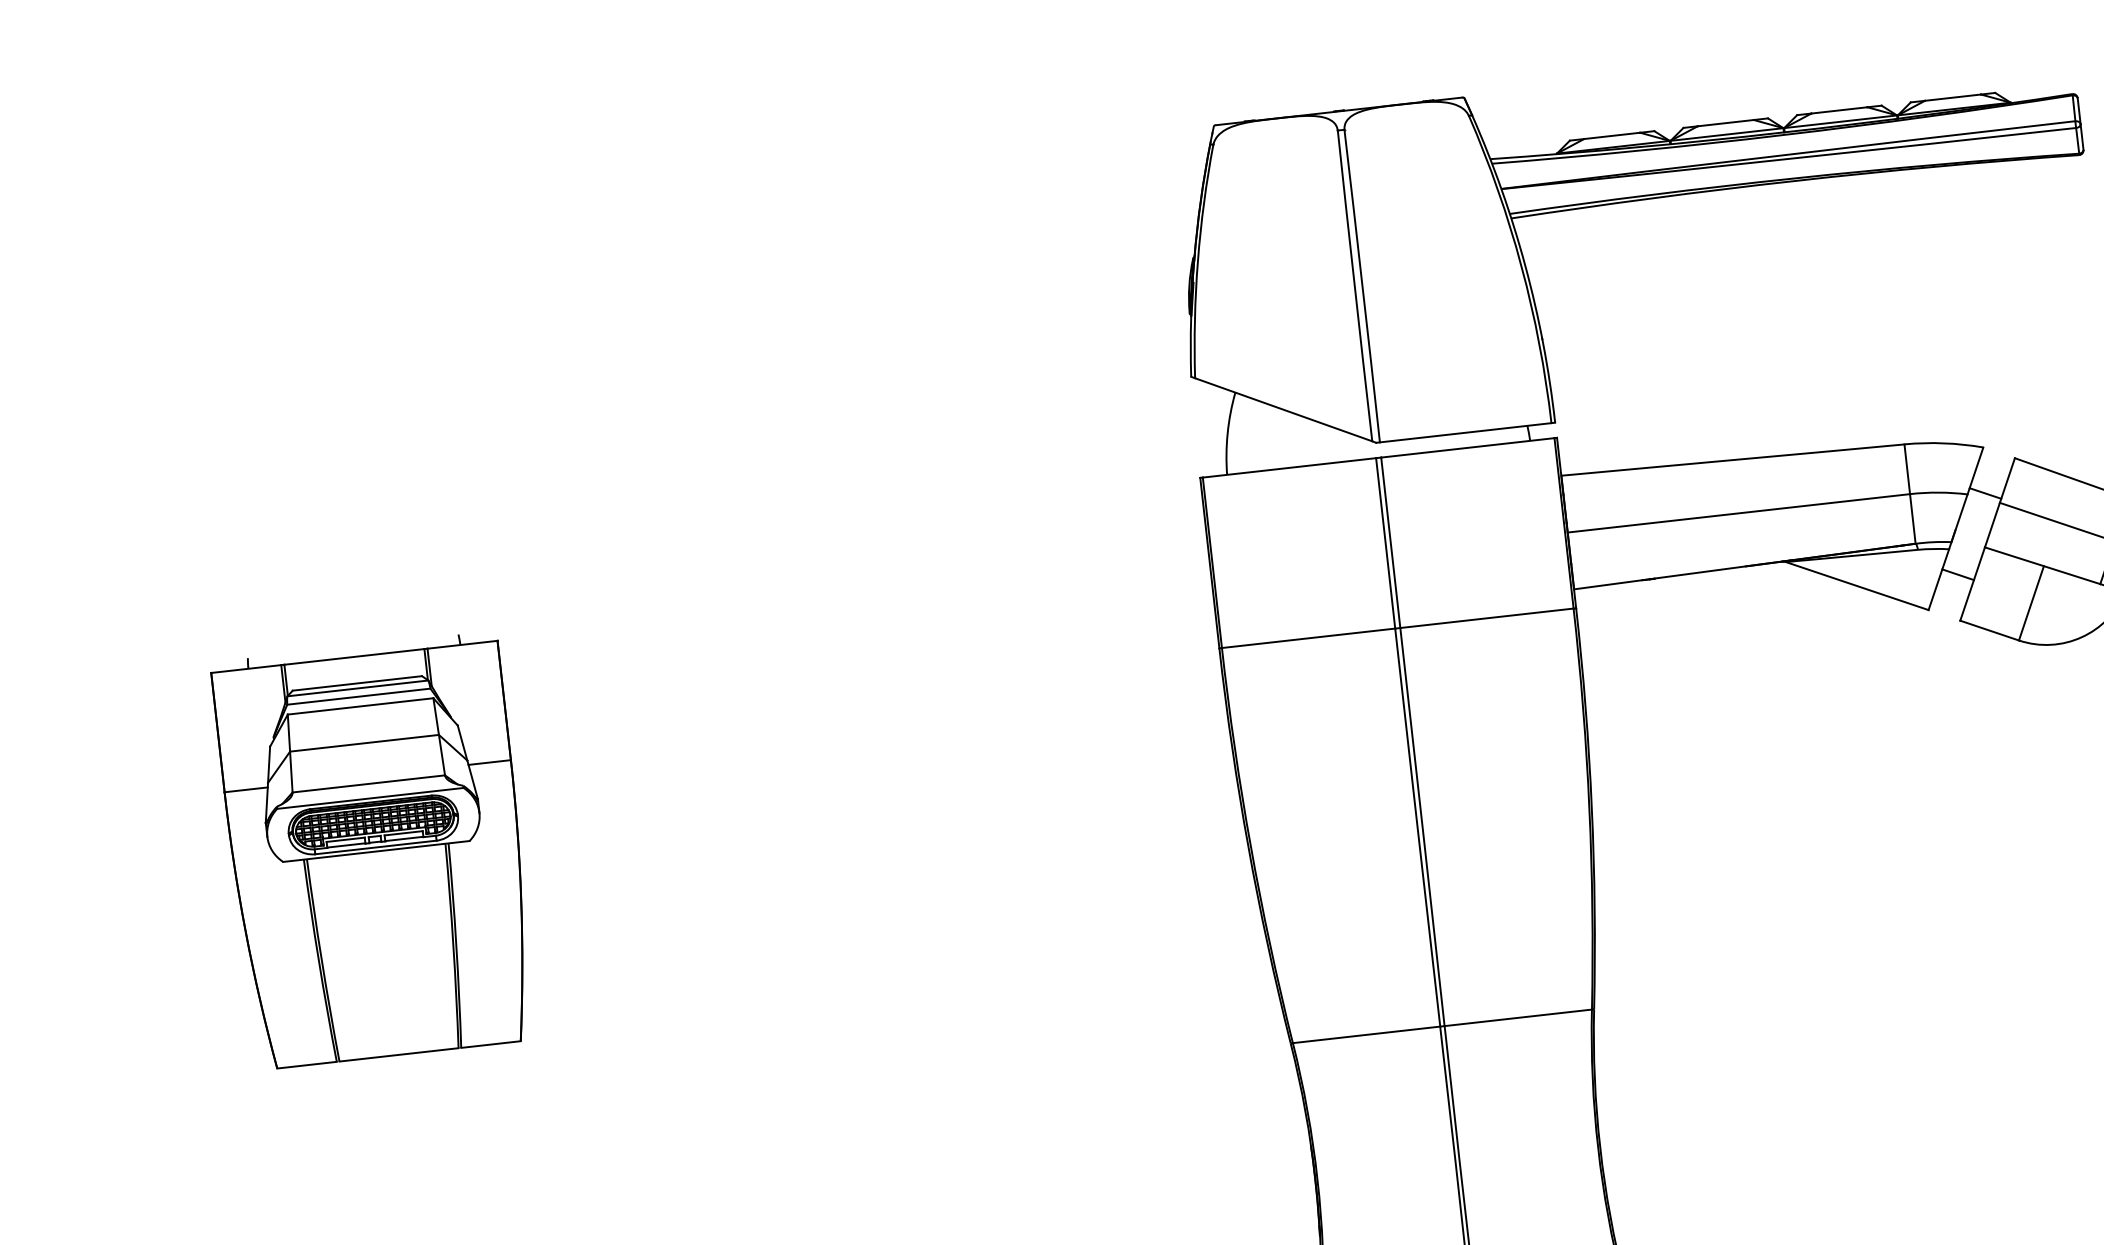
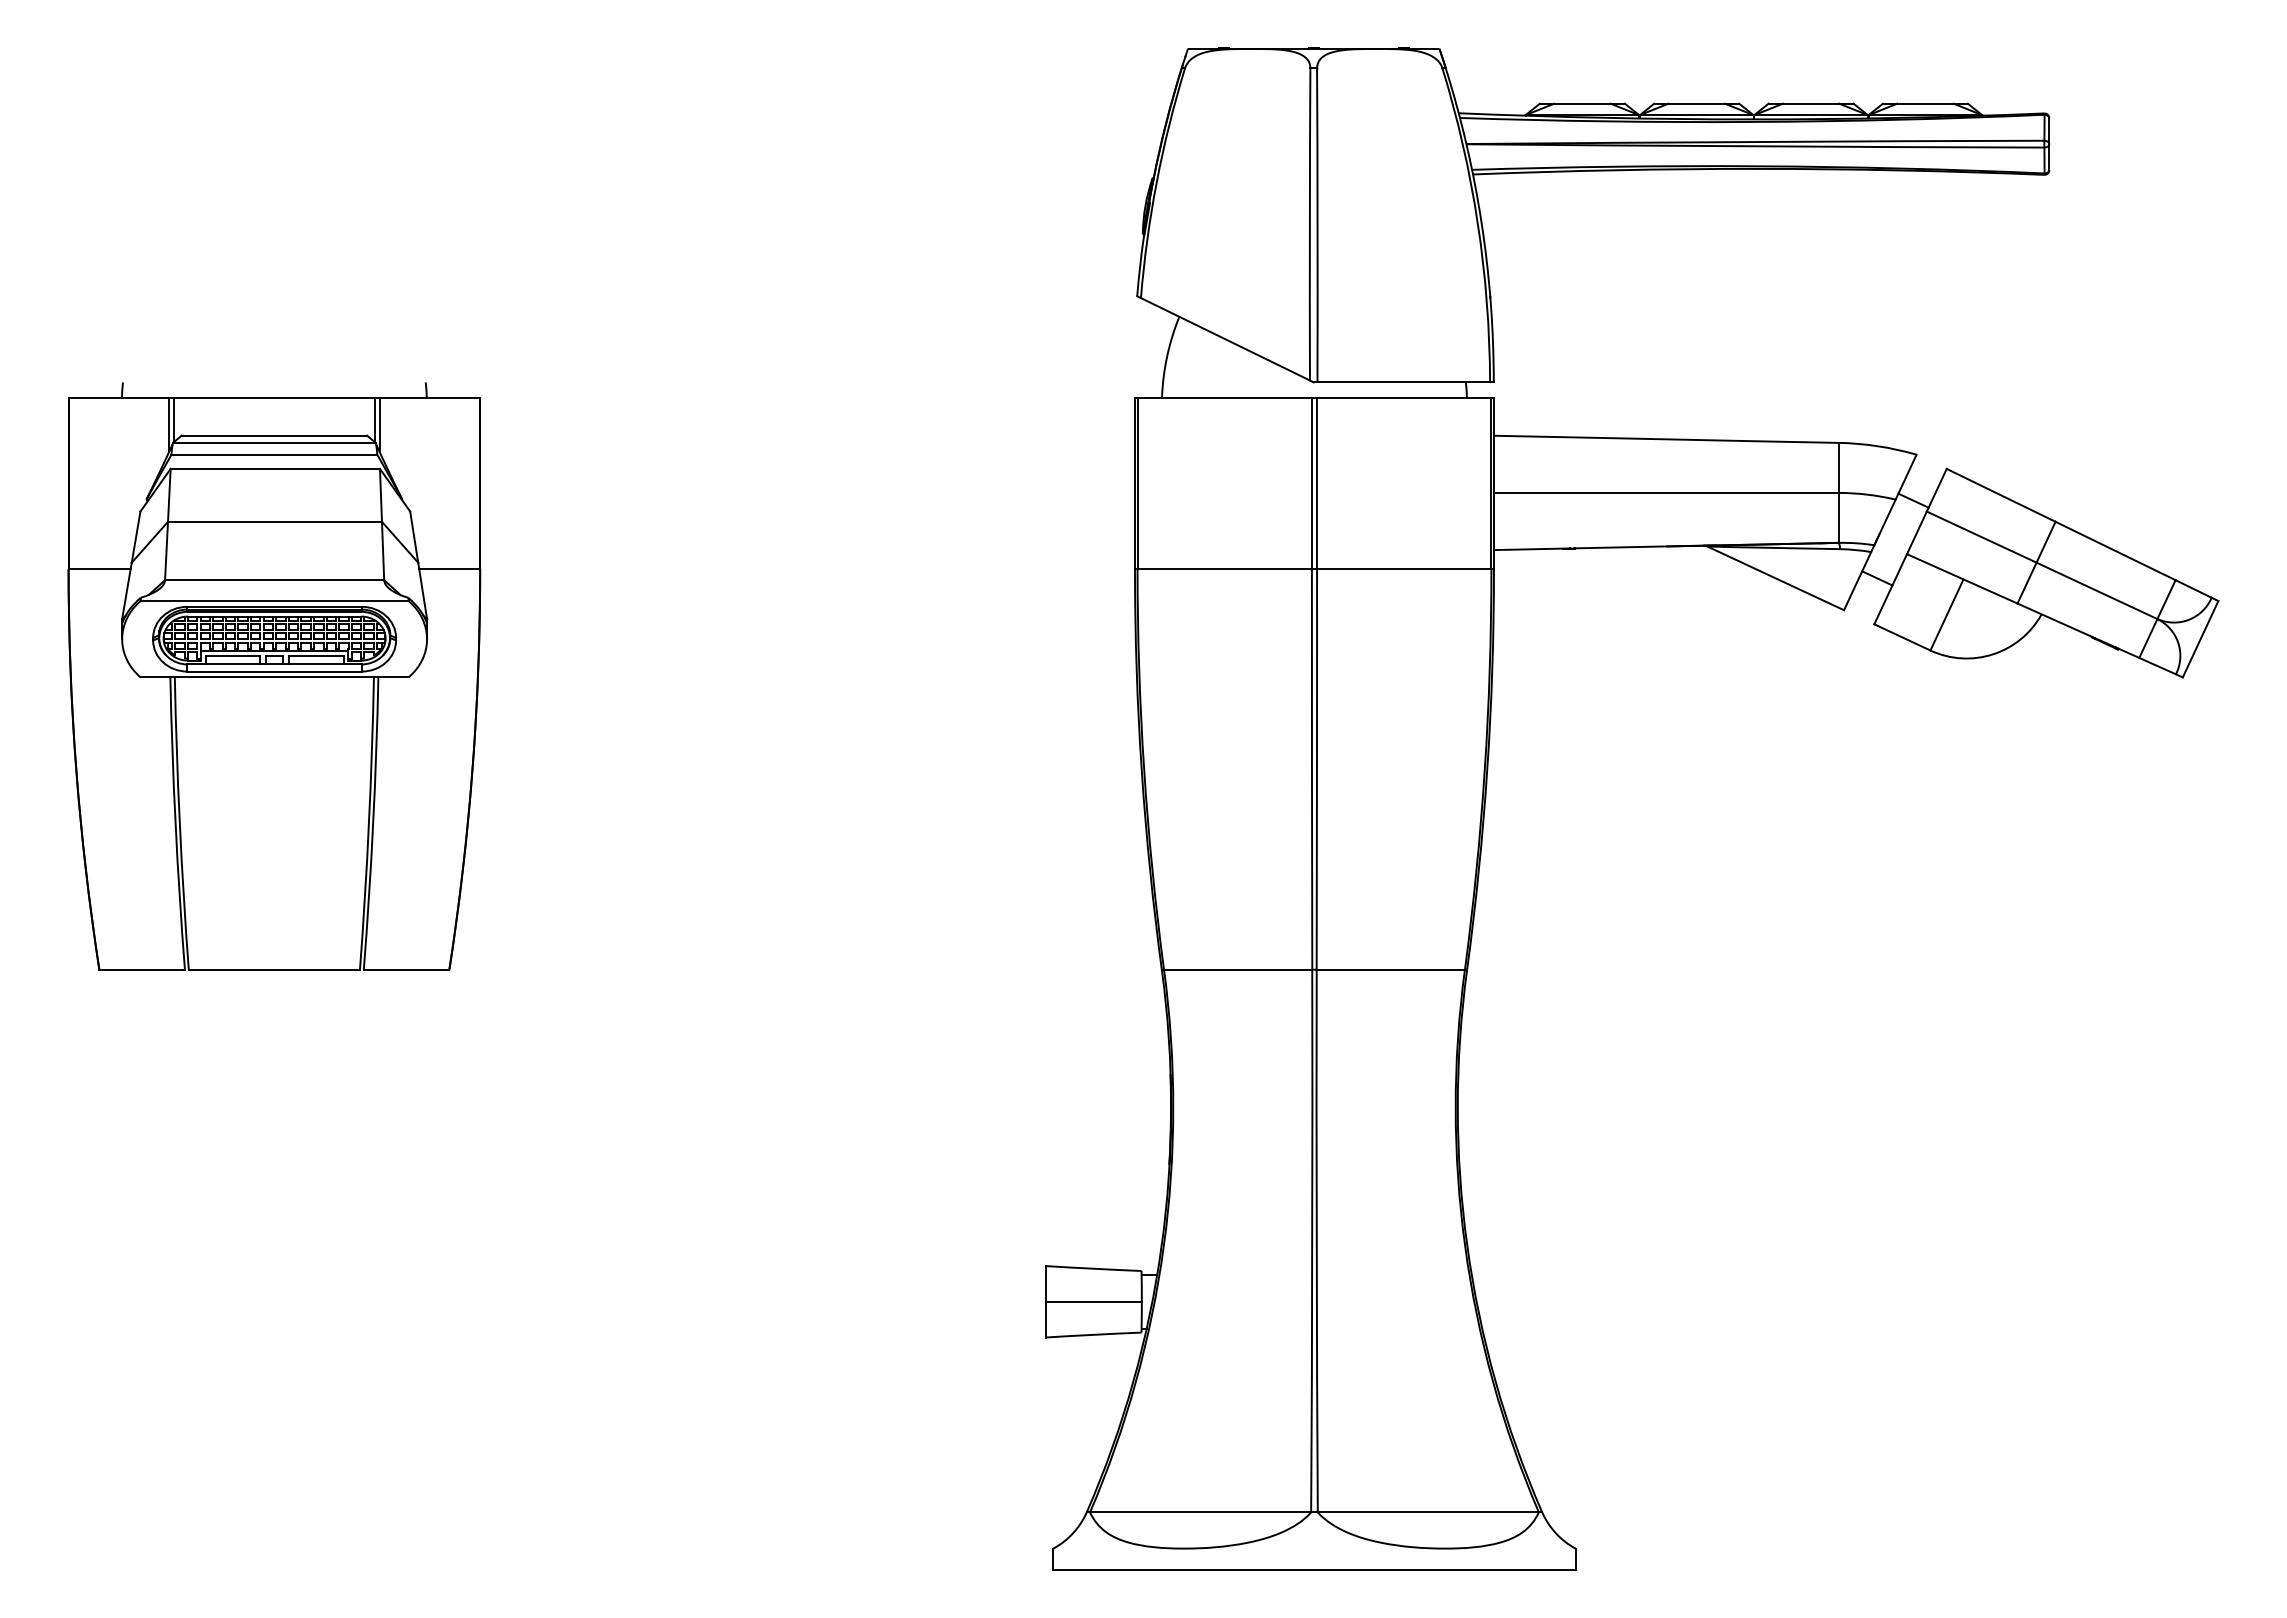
part: (376, 850) -> (274, 676), size x1.43

